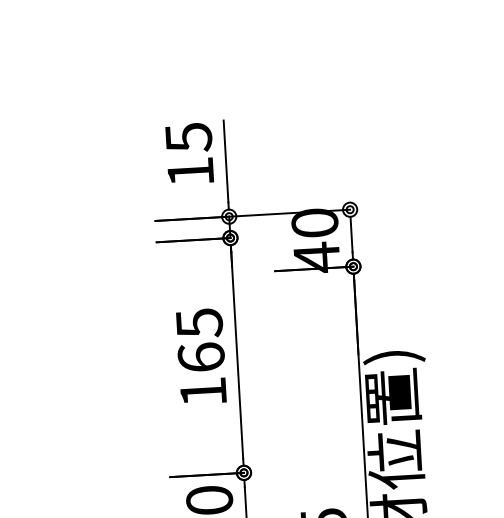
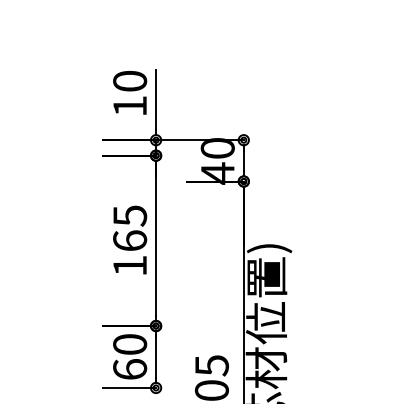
text: (189, 137) -> (130, 81), 15 -> 10

